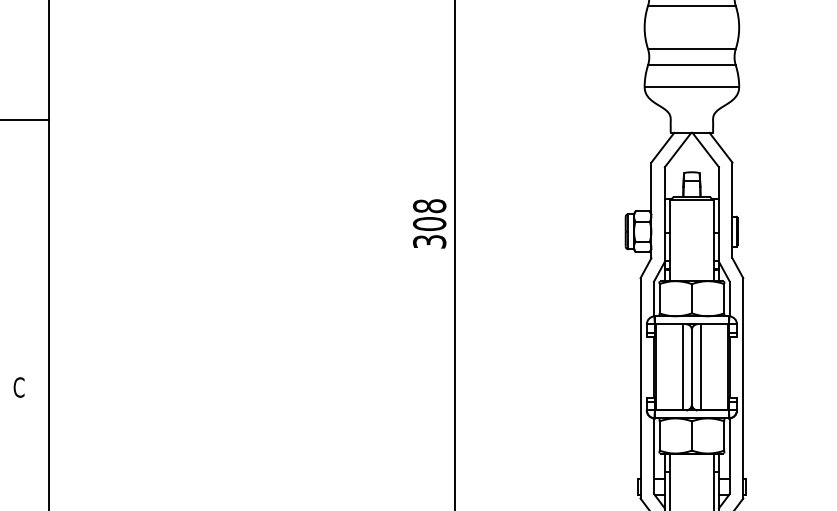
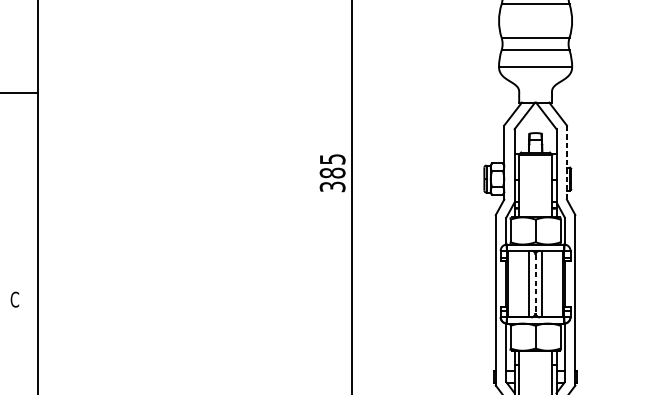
line: (732, 210) -> (567, 162), solid -> dashed
text: (429, 214) -> (332, 165), 308 -> 385
line: (691, 367) -> (535, 284), solid -> dashed

